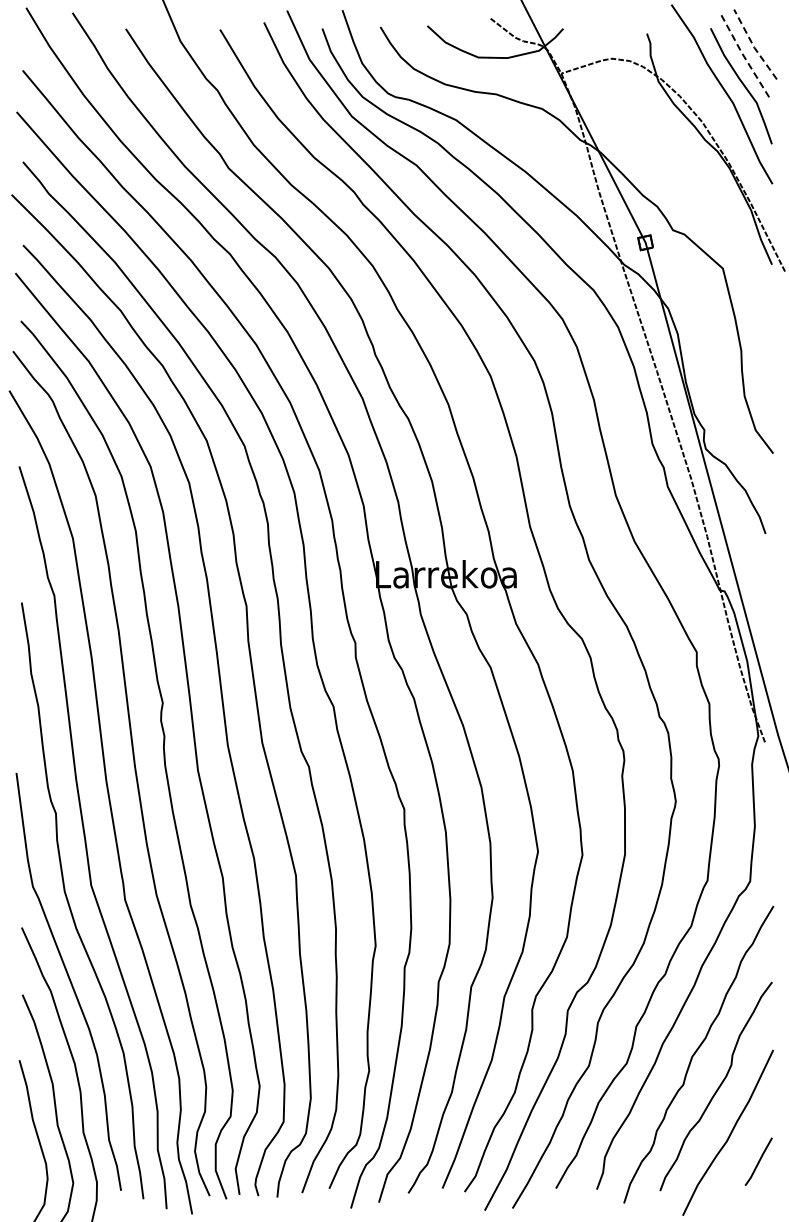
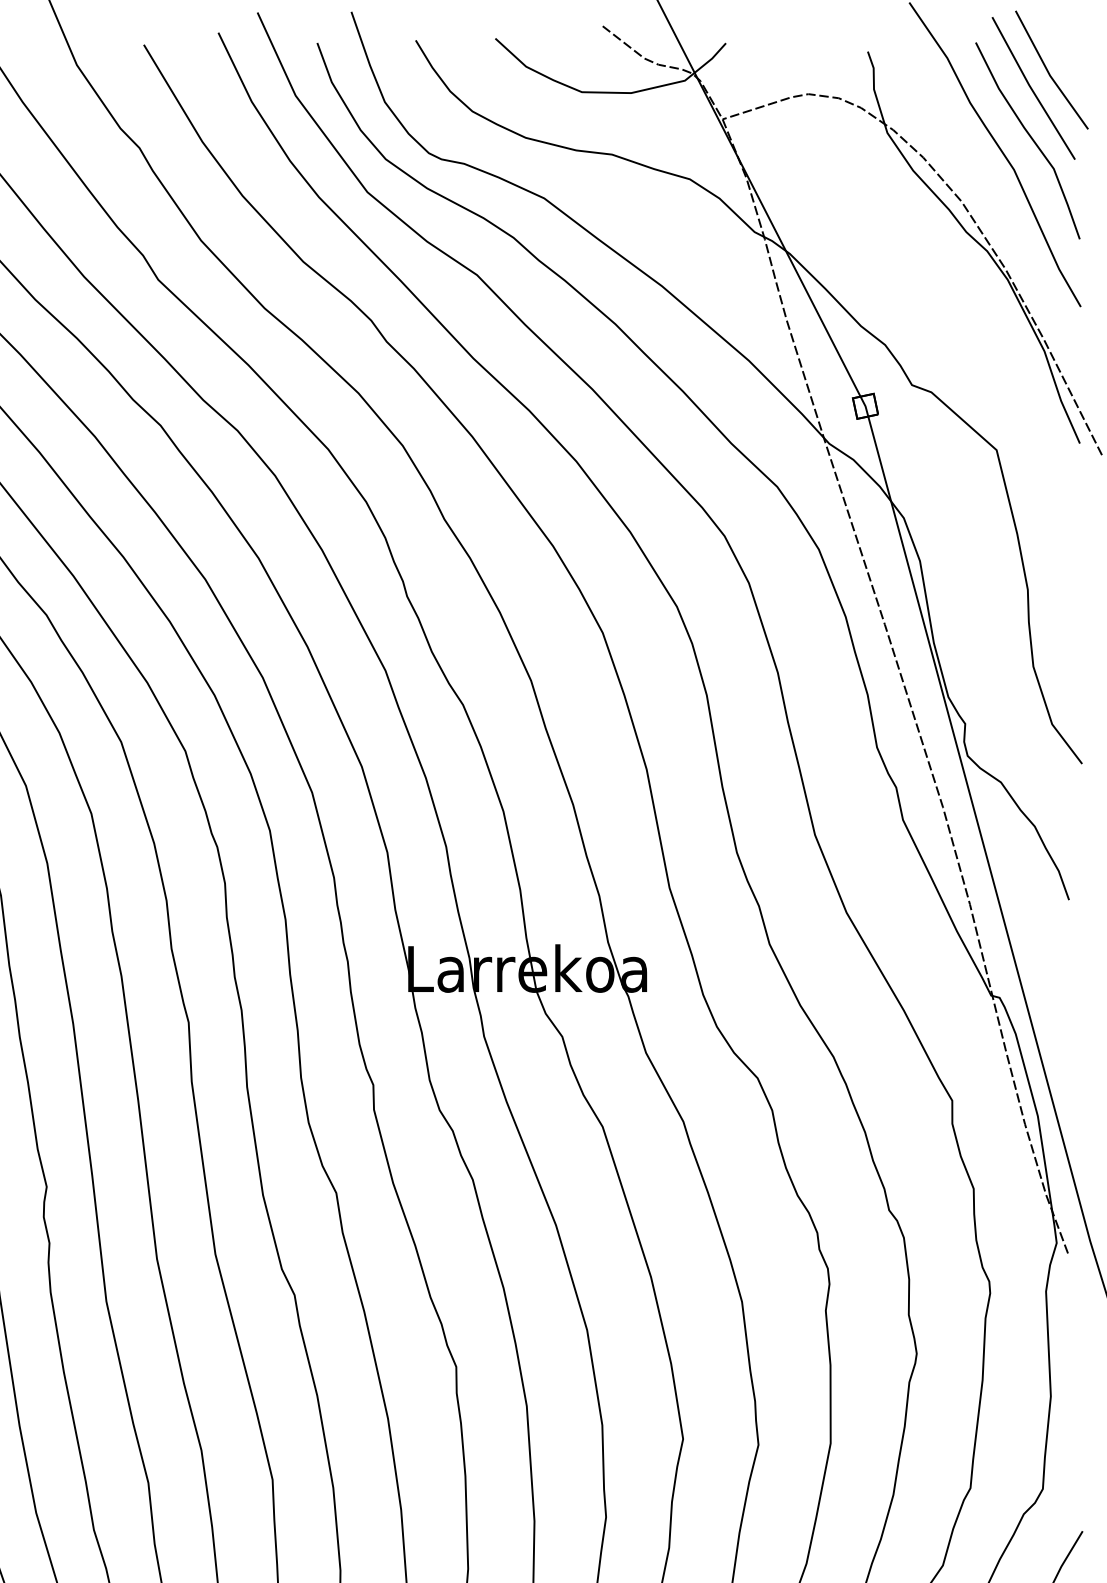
line: (753, 46) -> (1048, 73), dashed -> solid
line: (743, 55) -> (1031, 88), dashed -> solid

